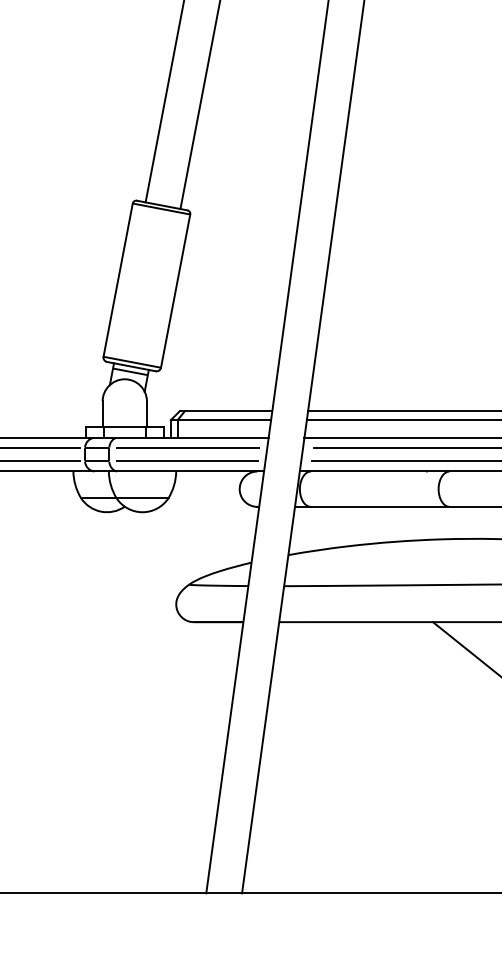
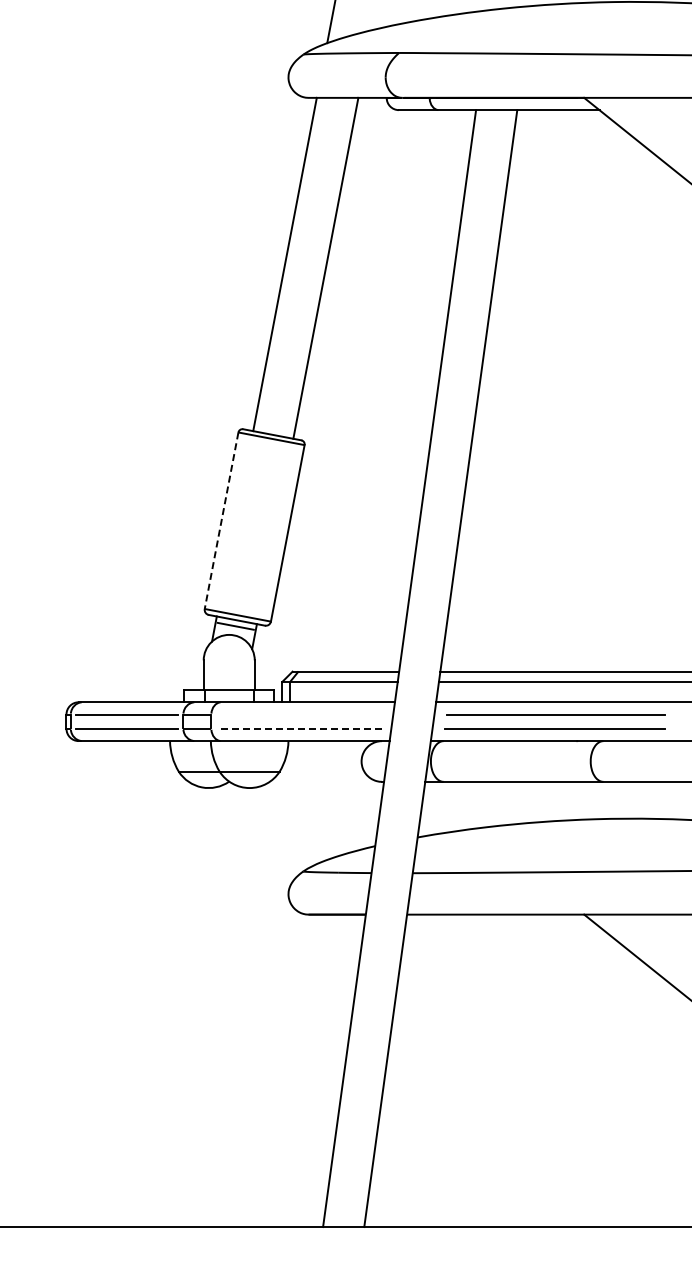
line: (118, 279) -> (221, 520), solid -> dashed
line: (188, 448) -> (302, 714), removed
line: (187, 460) -> (301, 728), solid -> dashed

